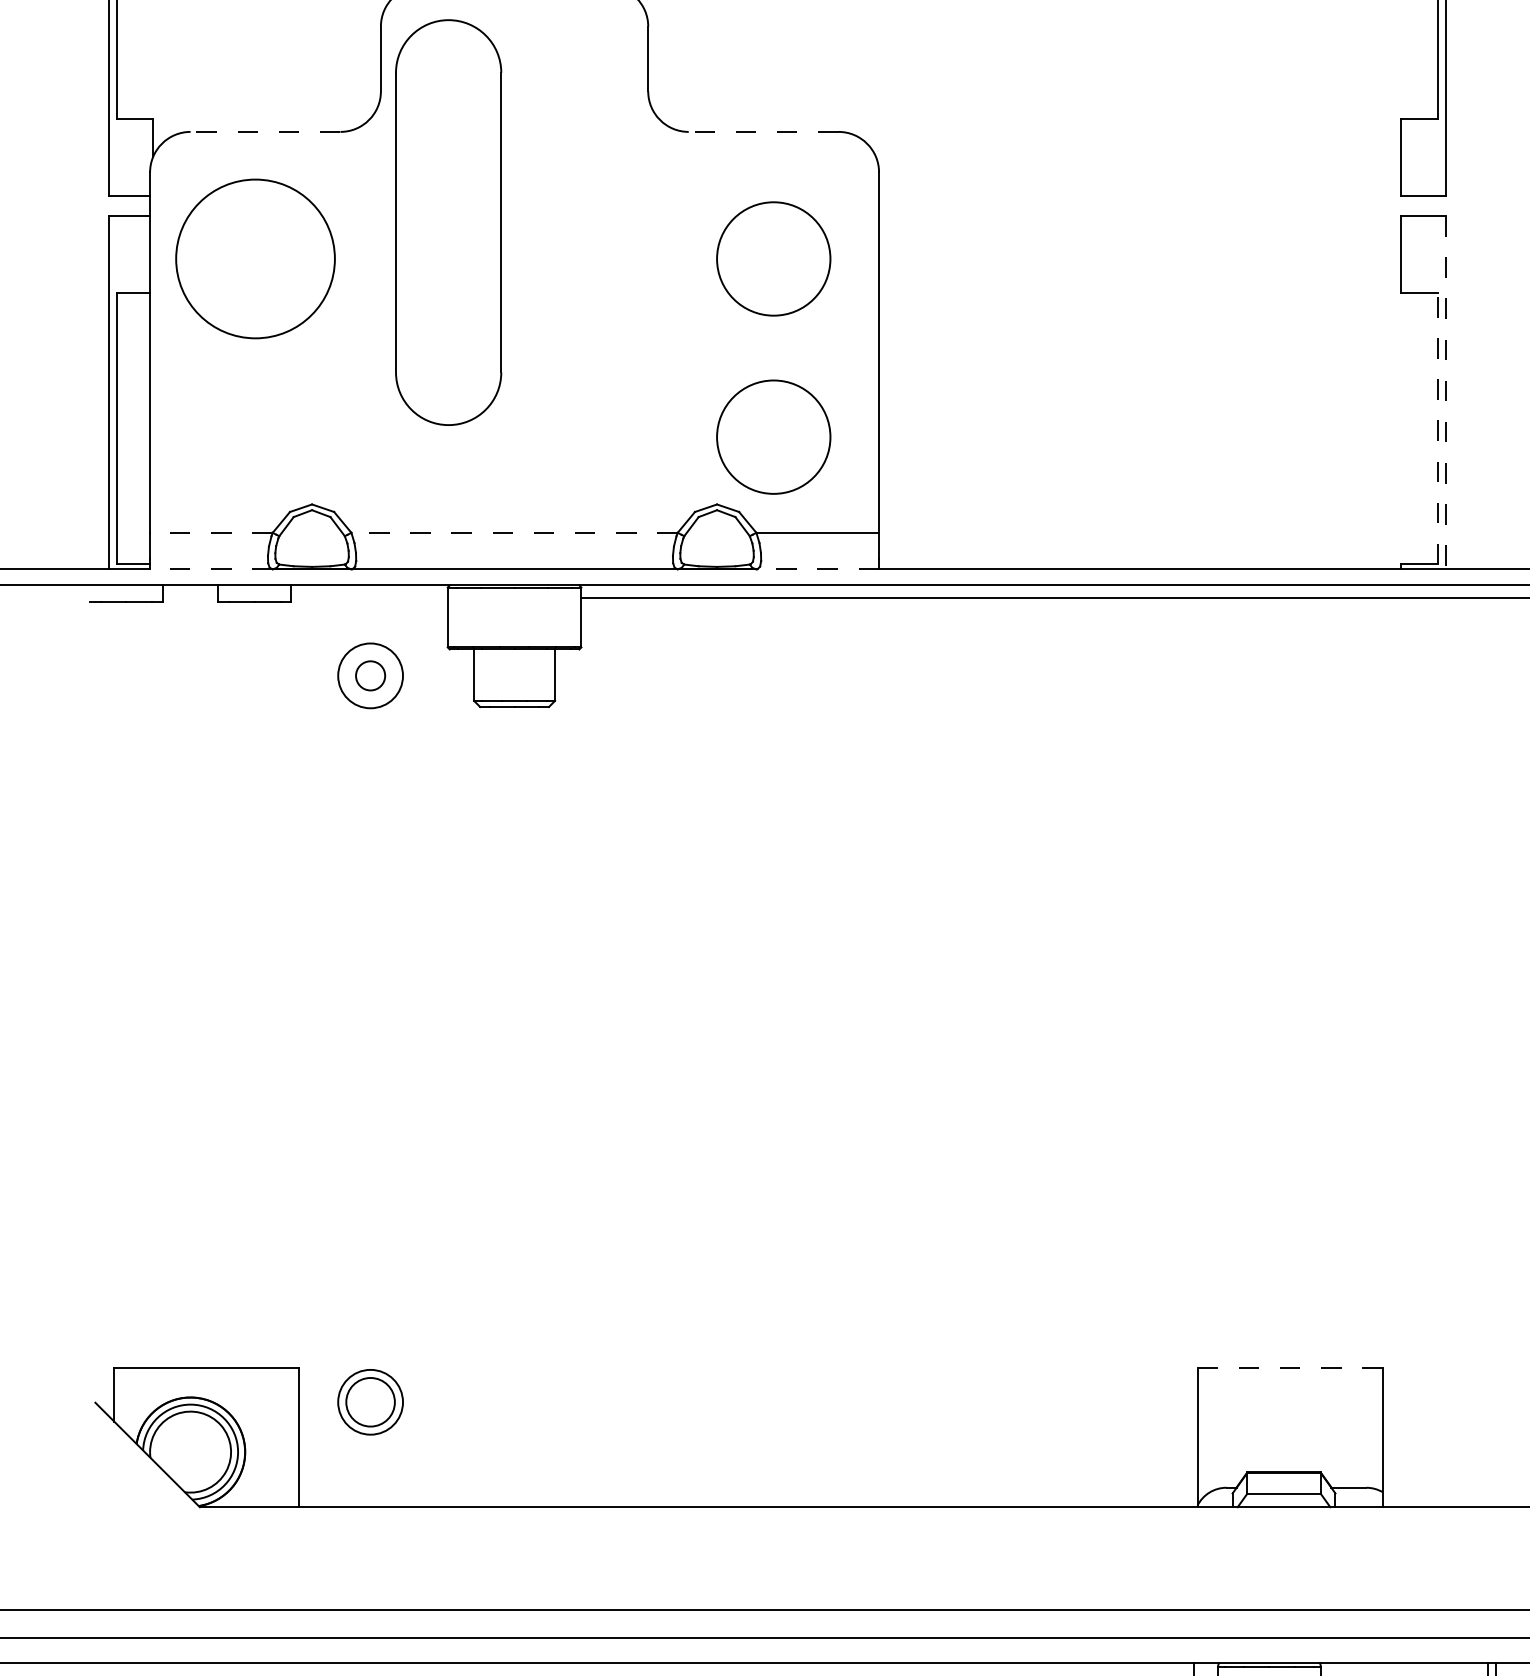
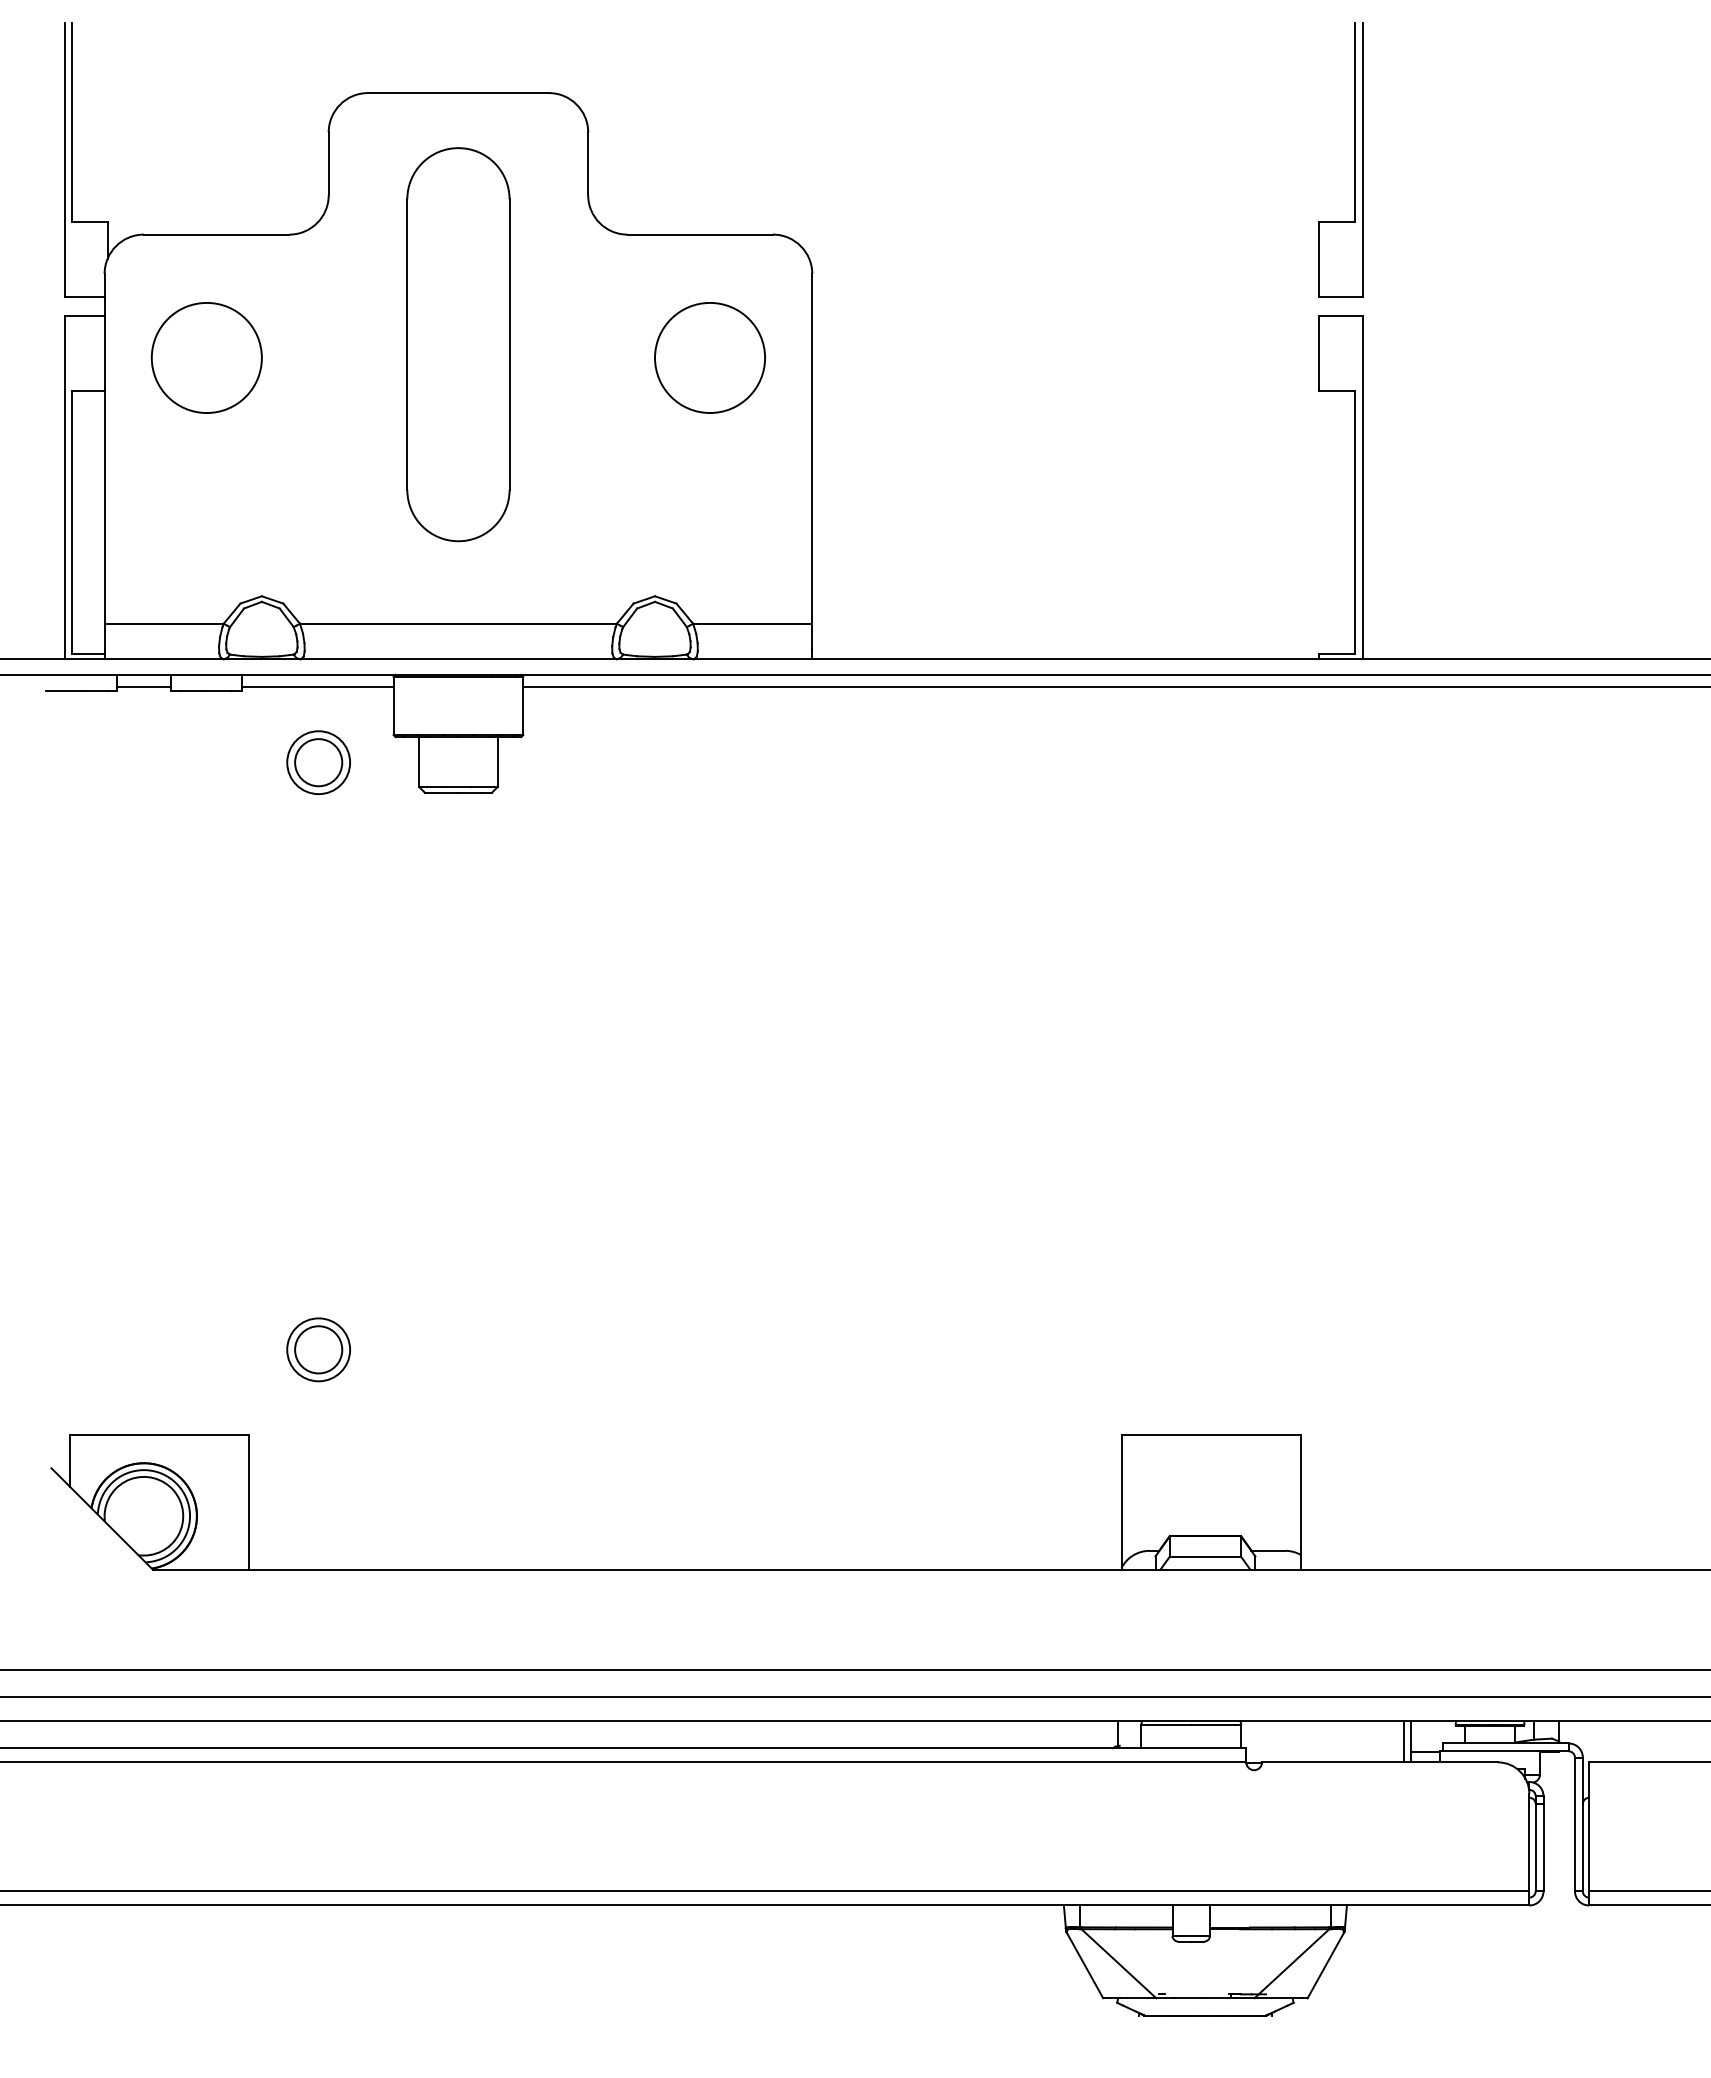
line: (265, 131) -> (216, 234), dashed -> solid
line: (763, 131) -> (700, 234), dashed -> solid
part: (448, 222) -> (458, 344), moved
circle: (255, 258) -> (206, 357), size x0.71
line: (1445, 393) -> (1362, 488), dashed -> solid
line: (1437, 428) -> (1354, 522), dashed -> solid
circle: (773, 436) -> (709, 530), removed
line: (211, 532) -> (164, 623), dashed -> solid
line: (513, 532) -> (457, 623), dashed -> solid
line: (211, 569) -> (164, 659), dashed -> solid
line: (817, 569) -> (752, 659), dashed -> solid
line: (190, 597) -> (143, 686), added
line: (369, 597) -> (317, 686), added
circle: (370, 675) -> (318, 762), size x1.67
line: (1290, 1367) -> (1211, 1434), dashed -> solid
part: (370, 1401) -> (318, 1349), moved

